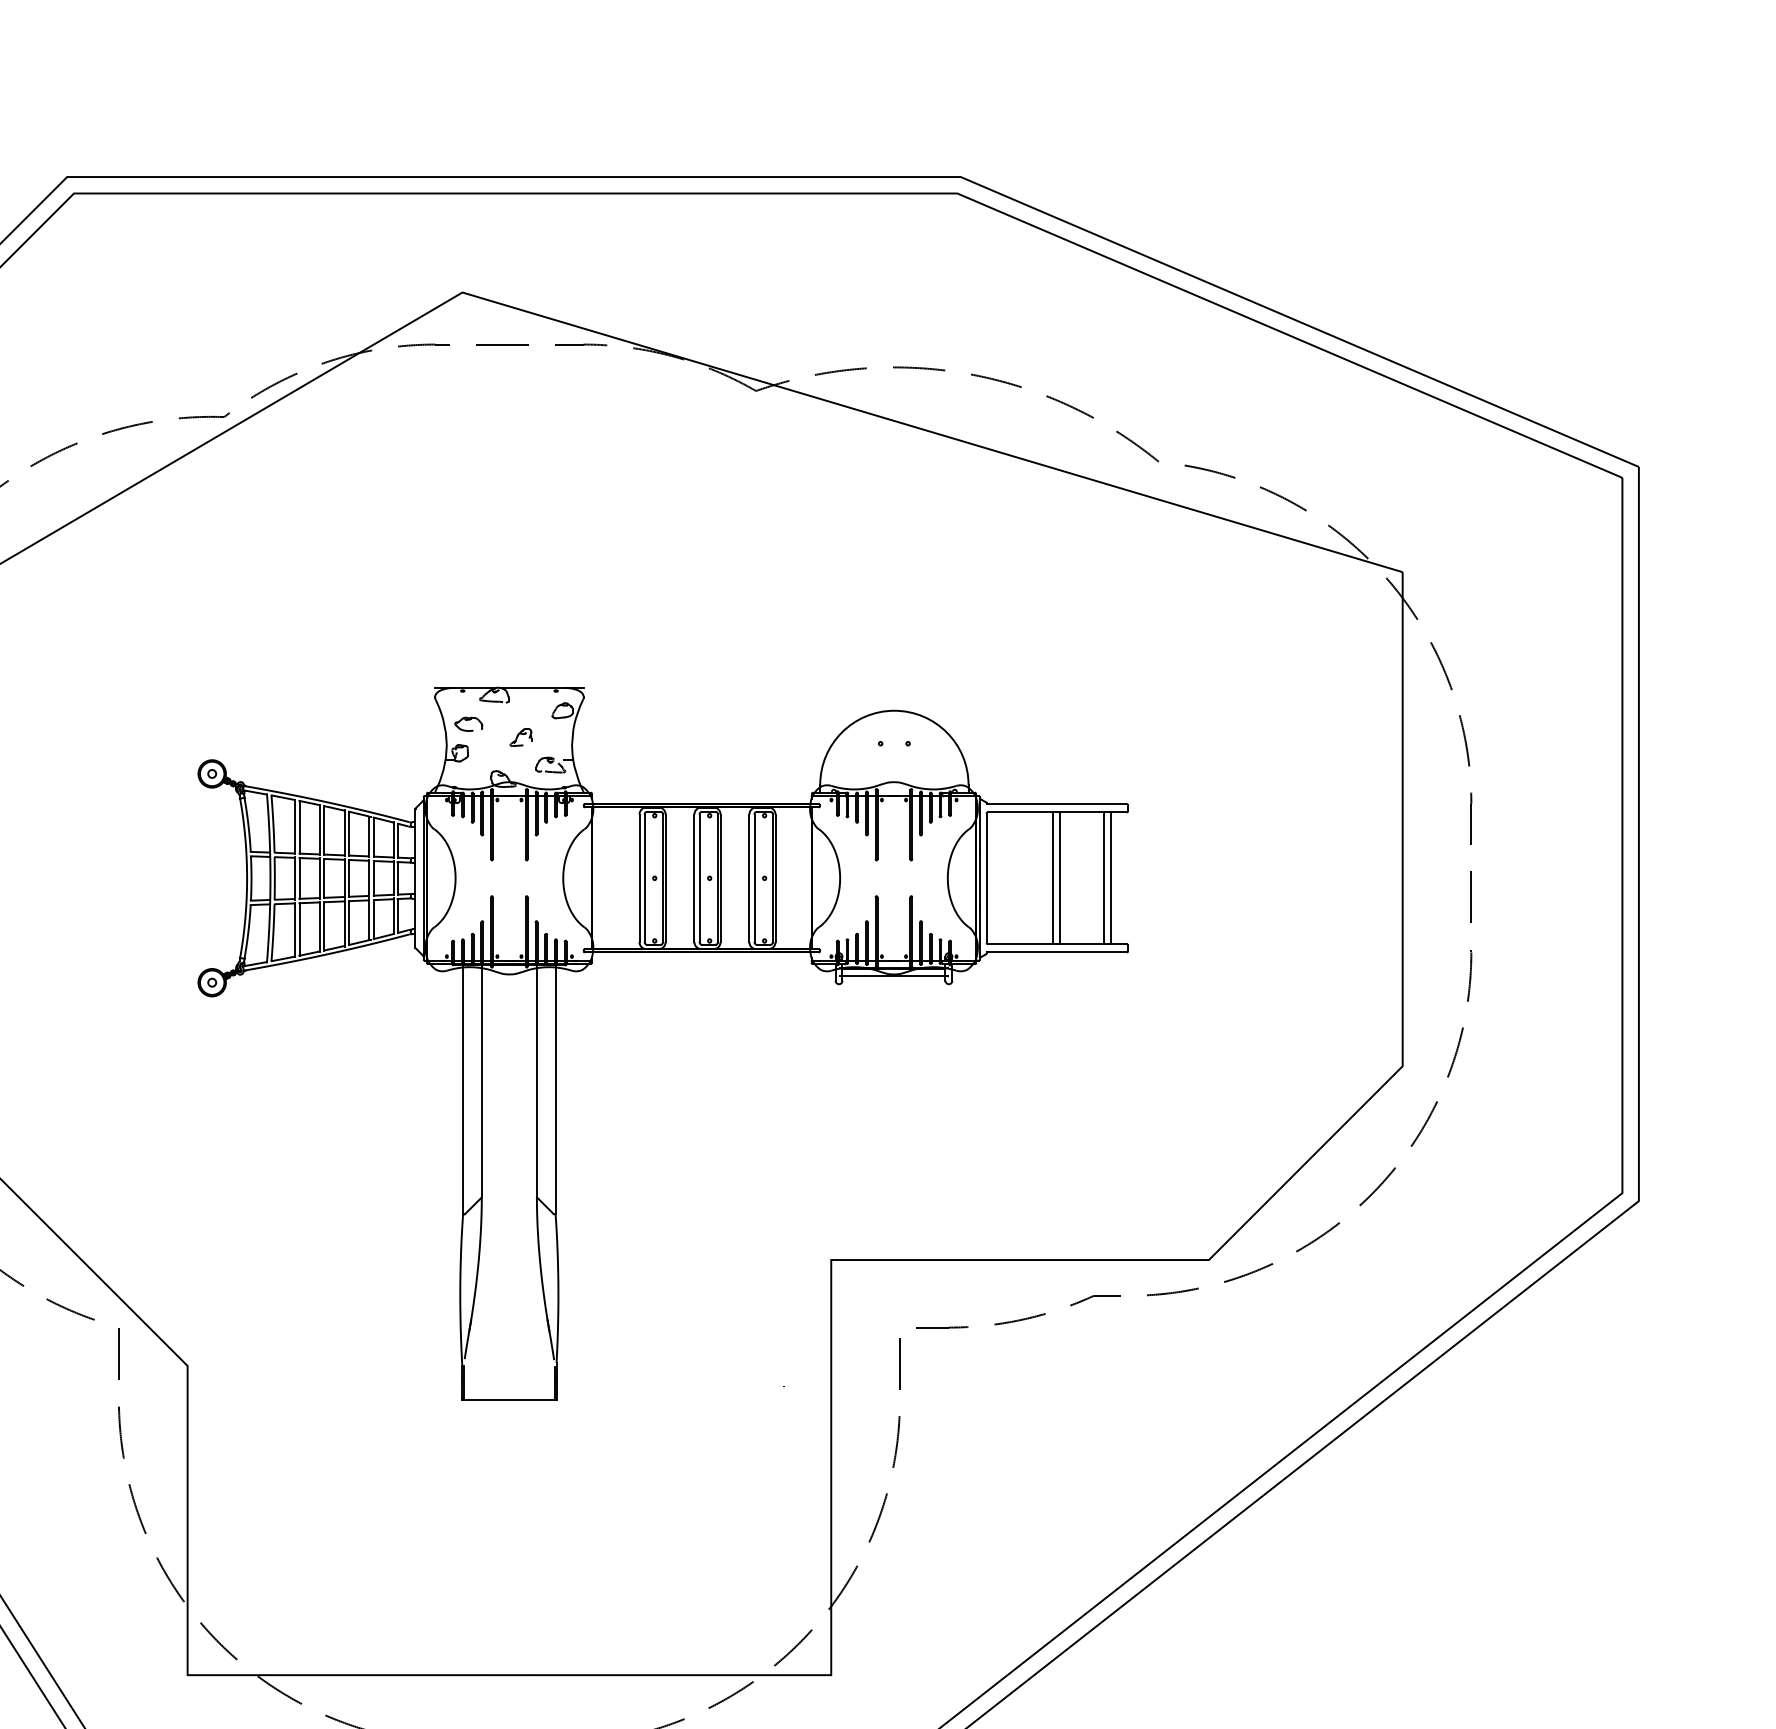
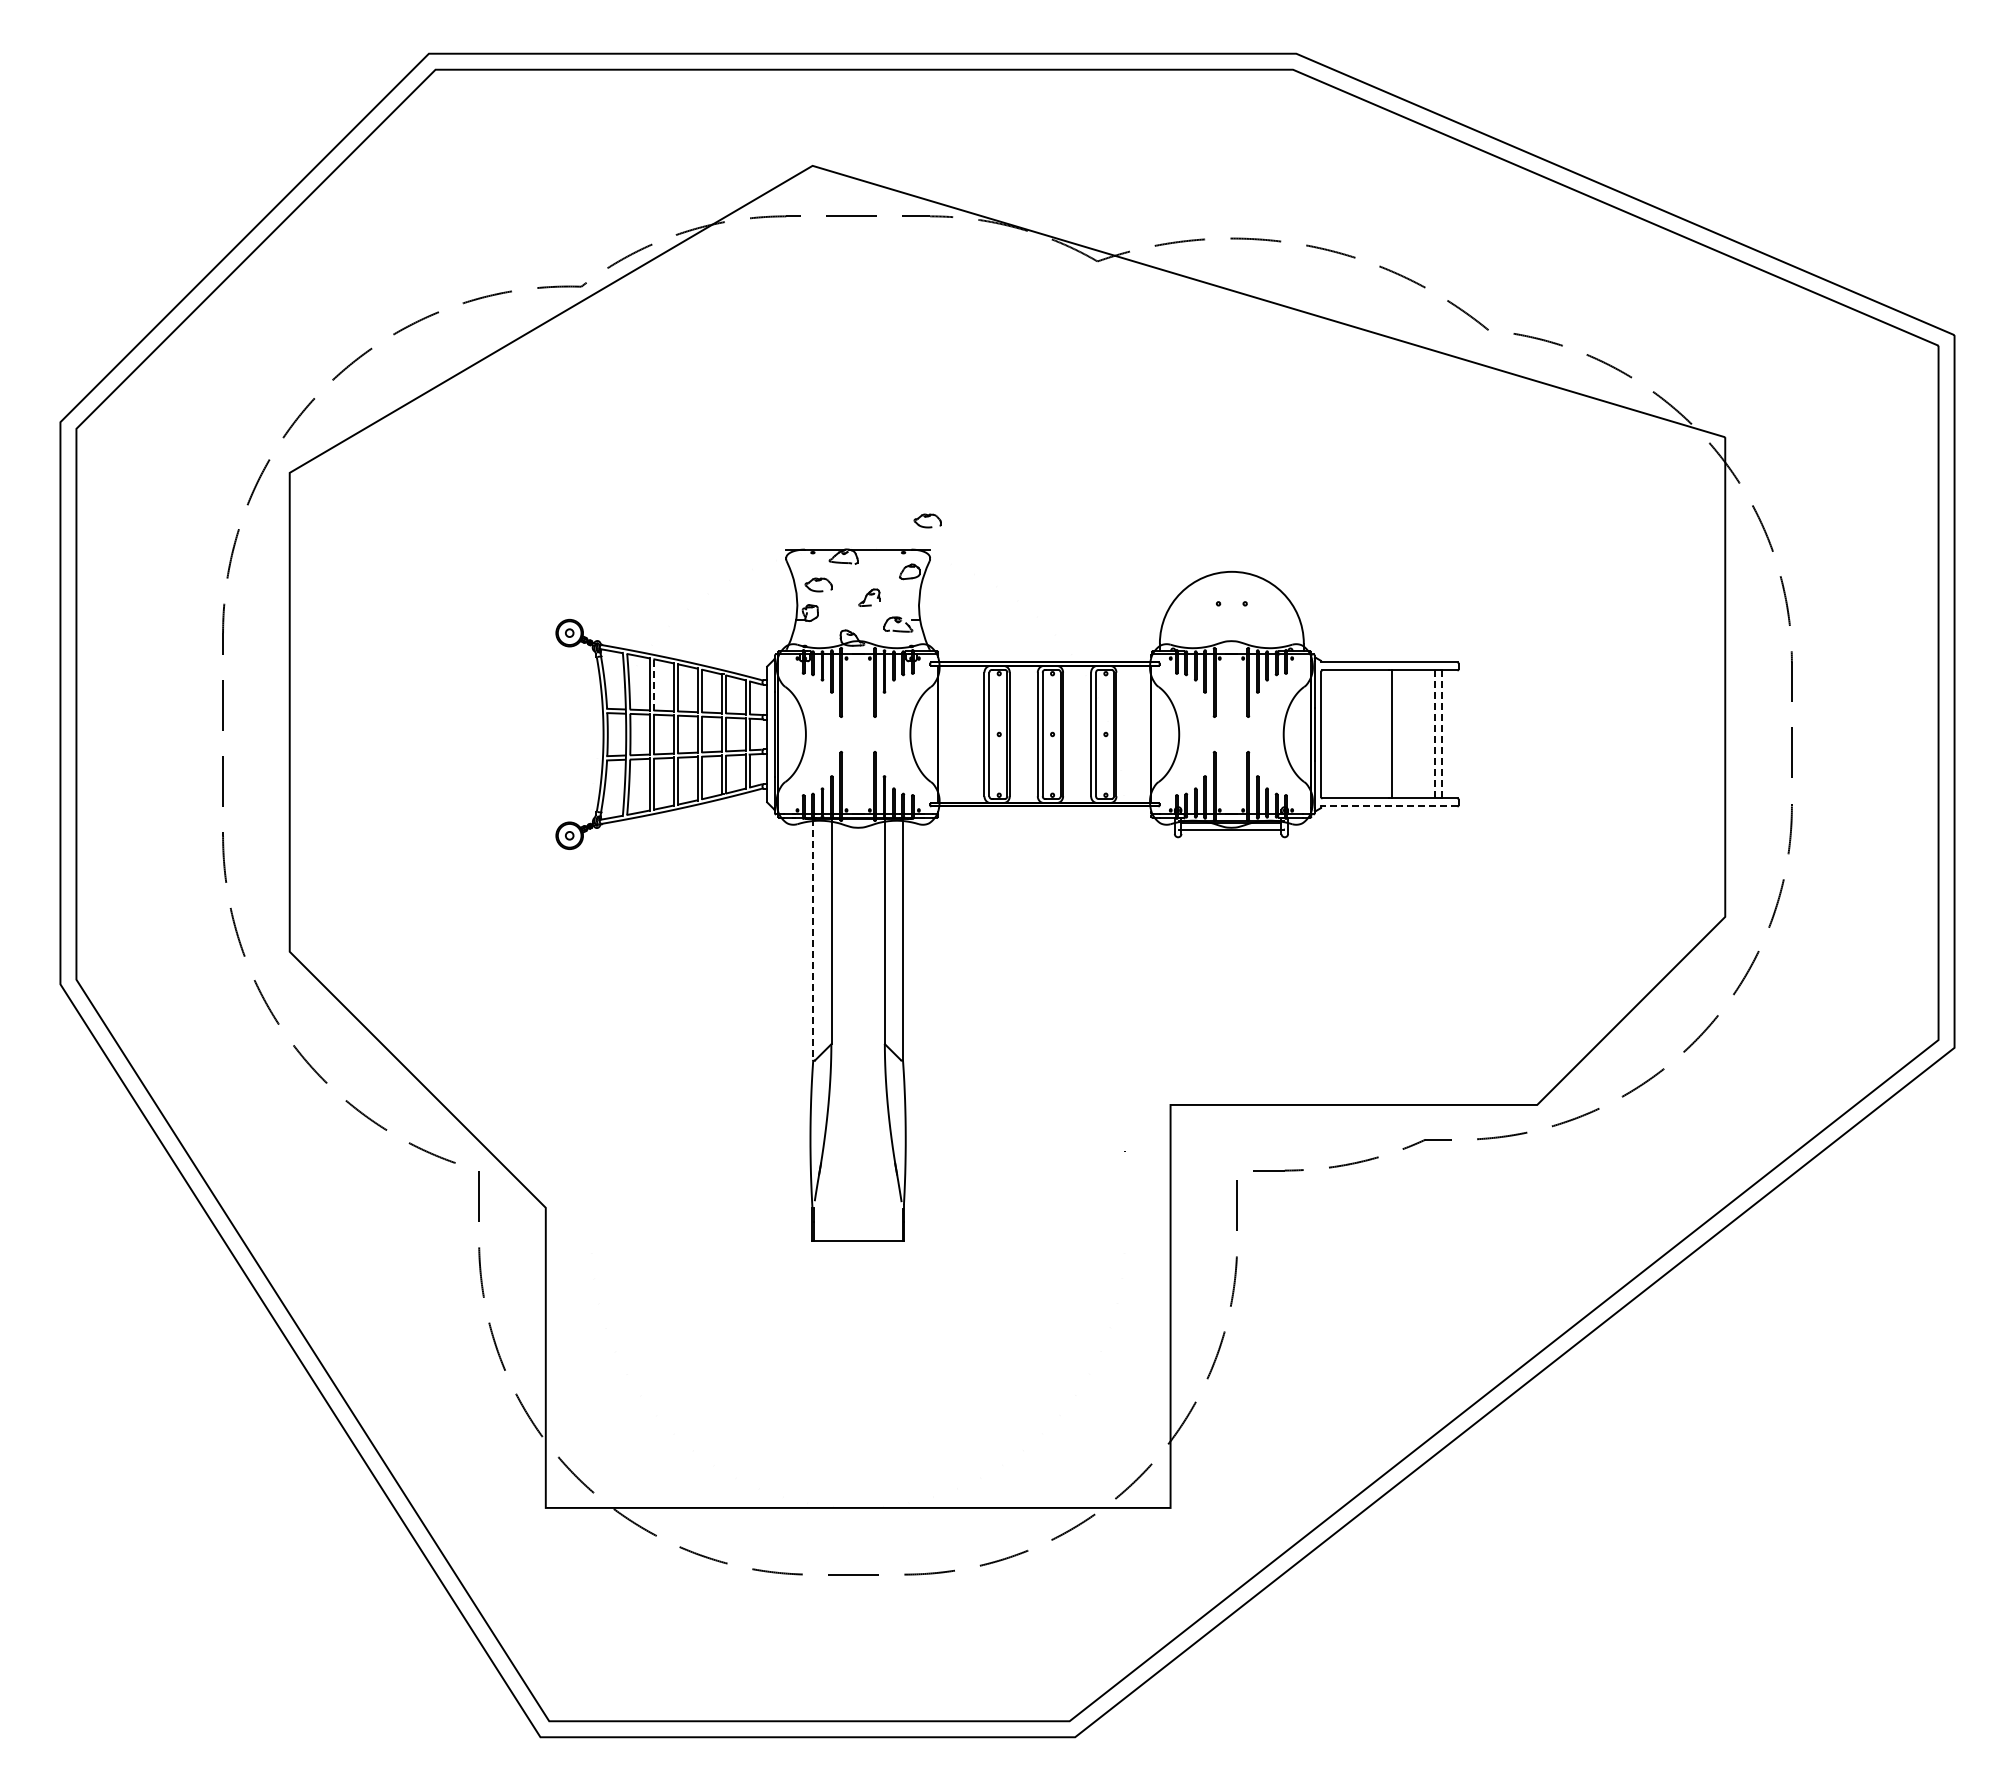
part: (580, 657) -> (927, 520), added
line: (299, 826) -> (654, 684), solid -> dashed
line: (1052, 878) -> (1385, 734), removed
line: (1104, 878) -> (1435, 734), solid -> dashed
line: (1111, 878) -> (1442, 734), solid -> dashed
line: (1055, 952) -> (1388, 806), solid -> dashed
line: (463, 1089) -> (813, 939), solid -> dashed

